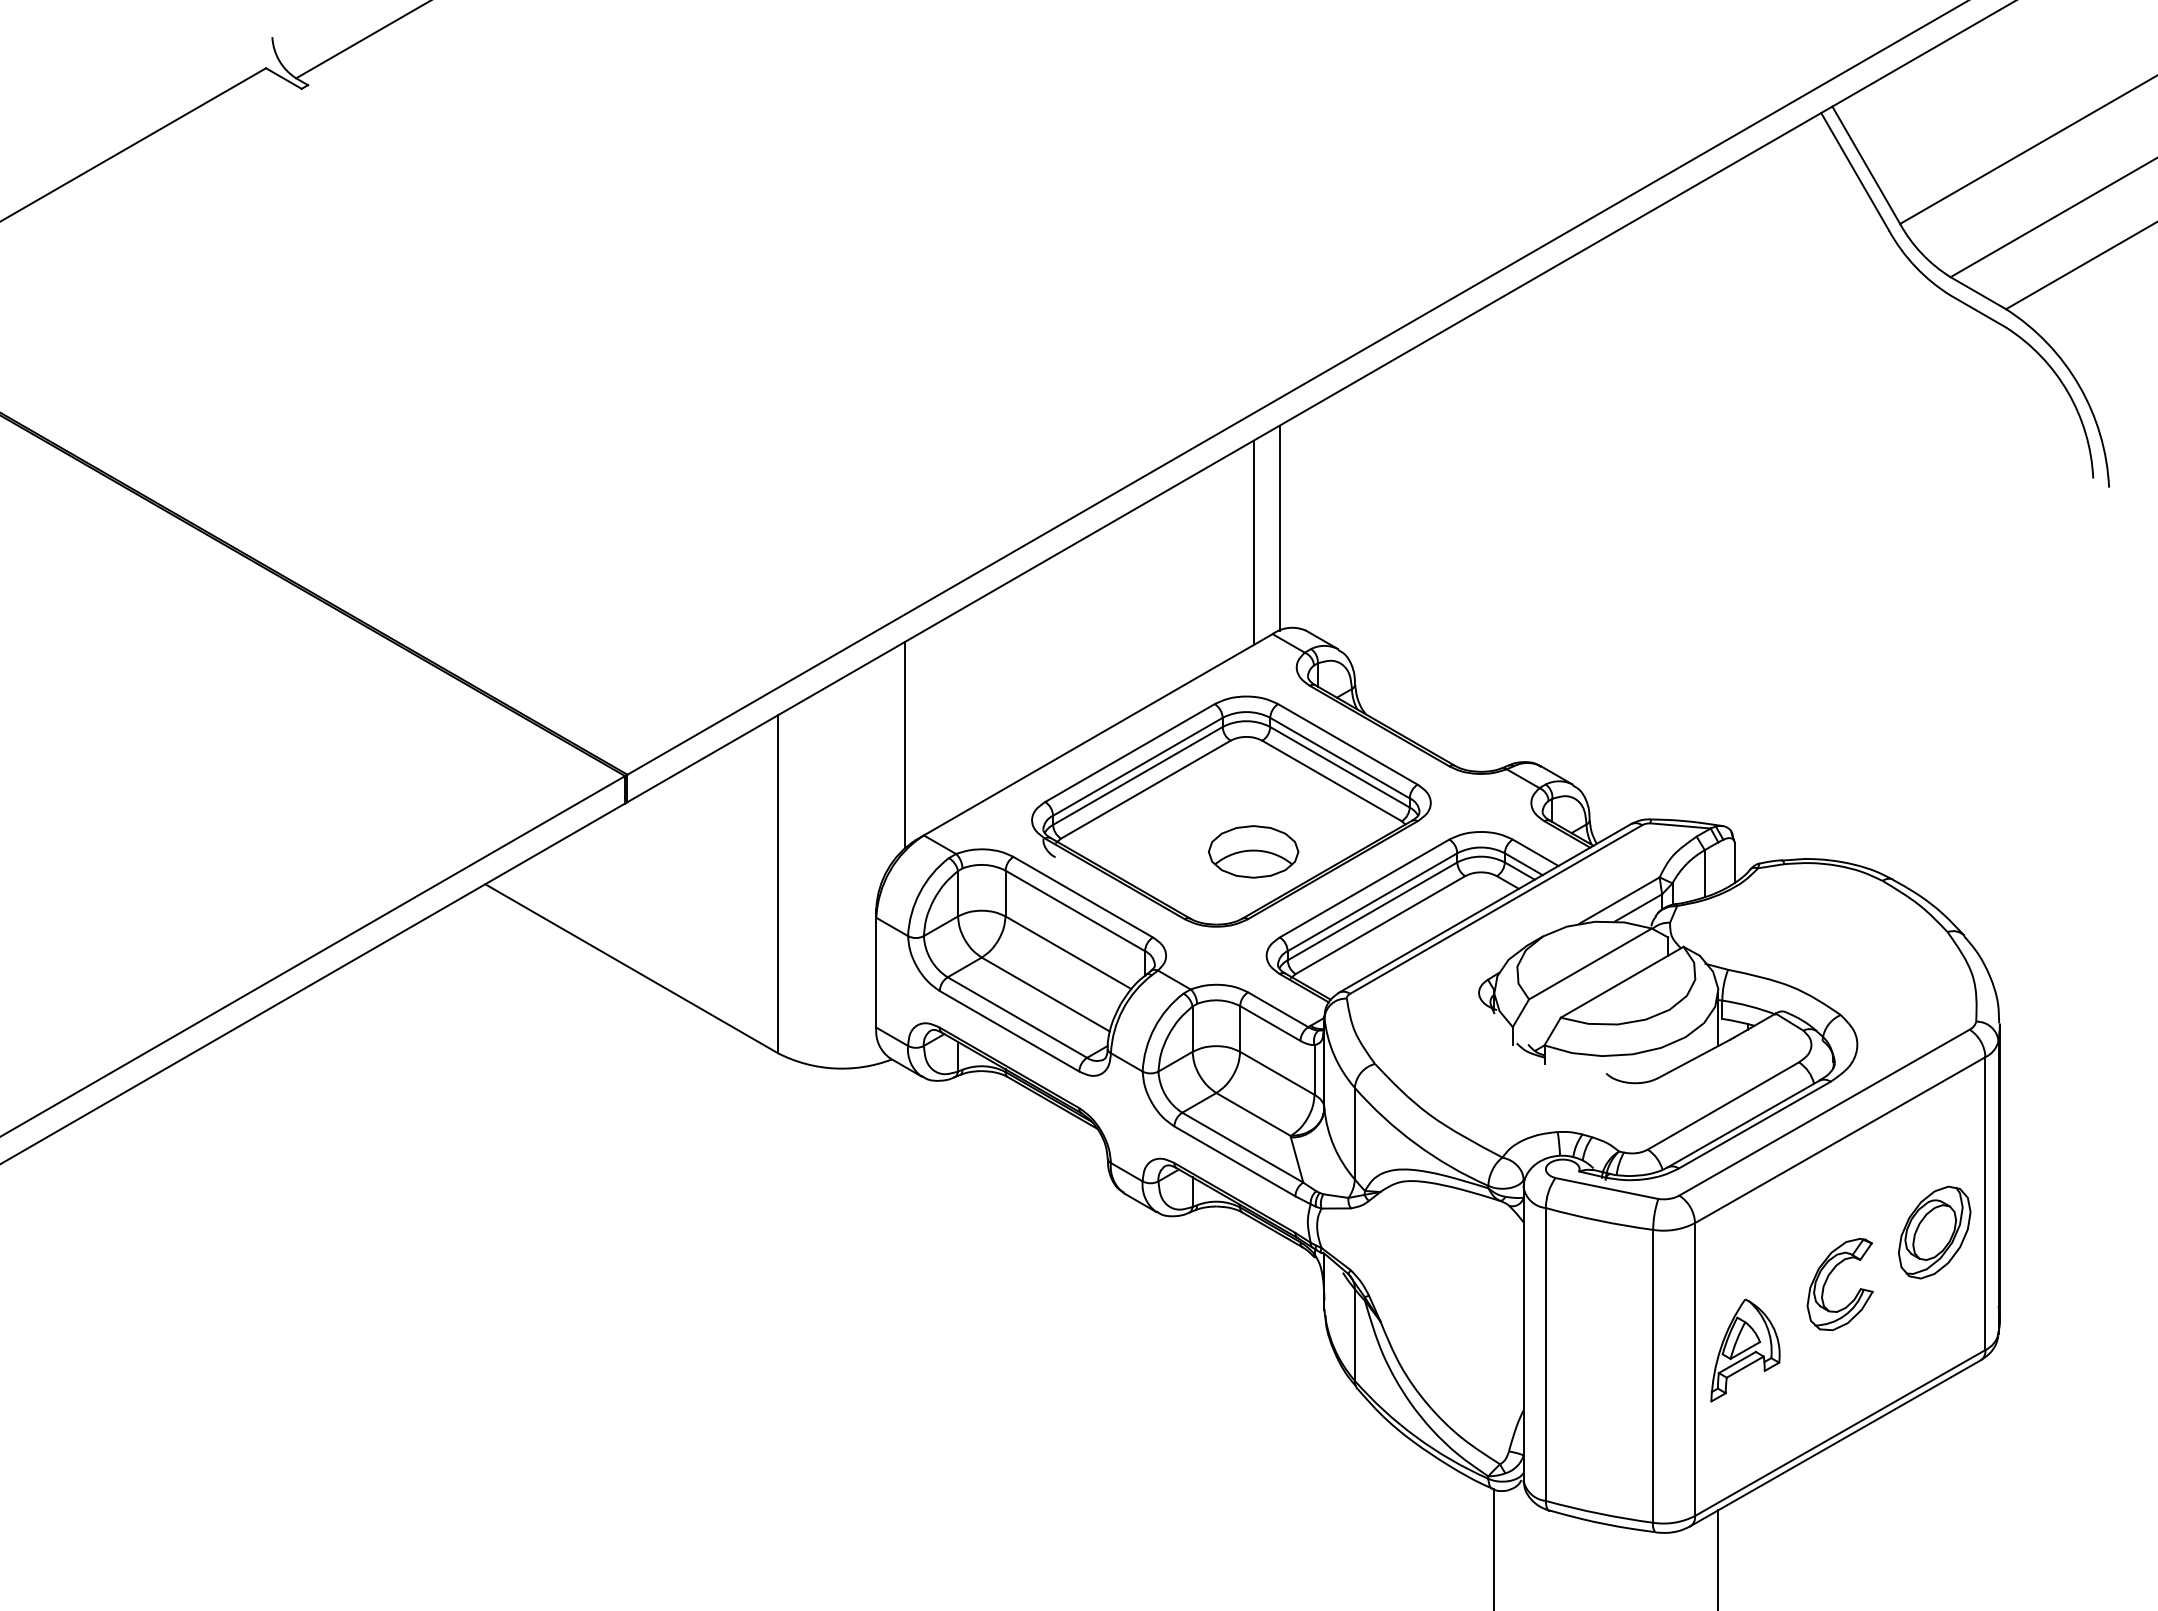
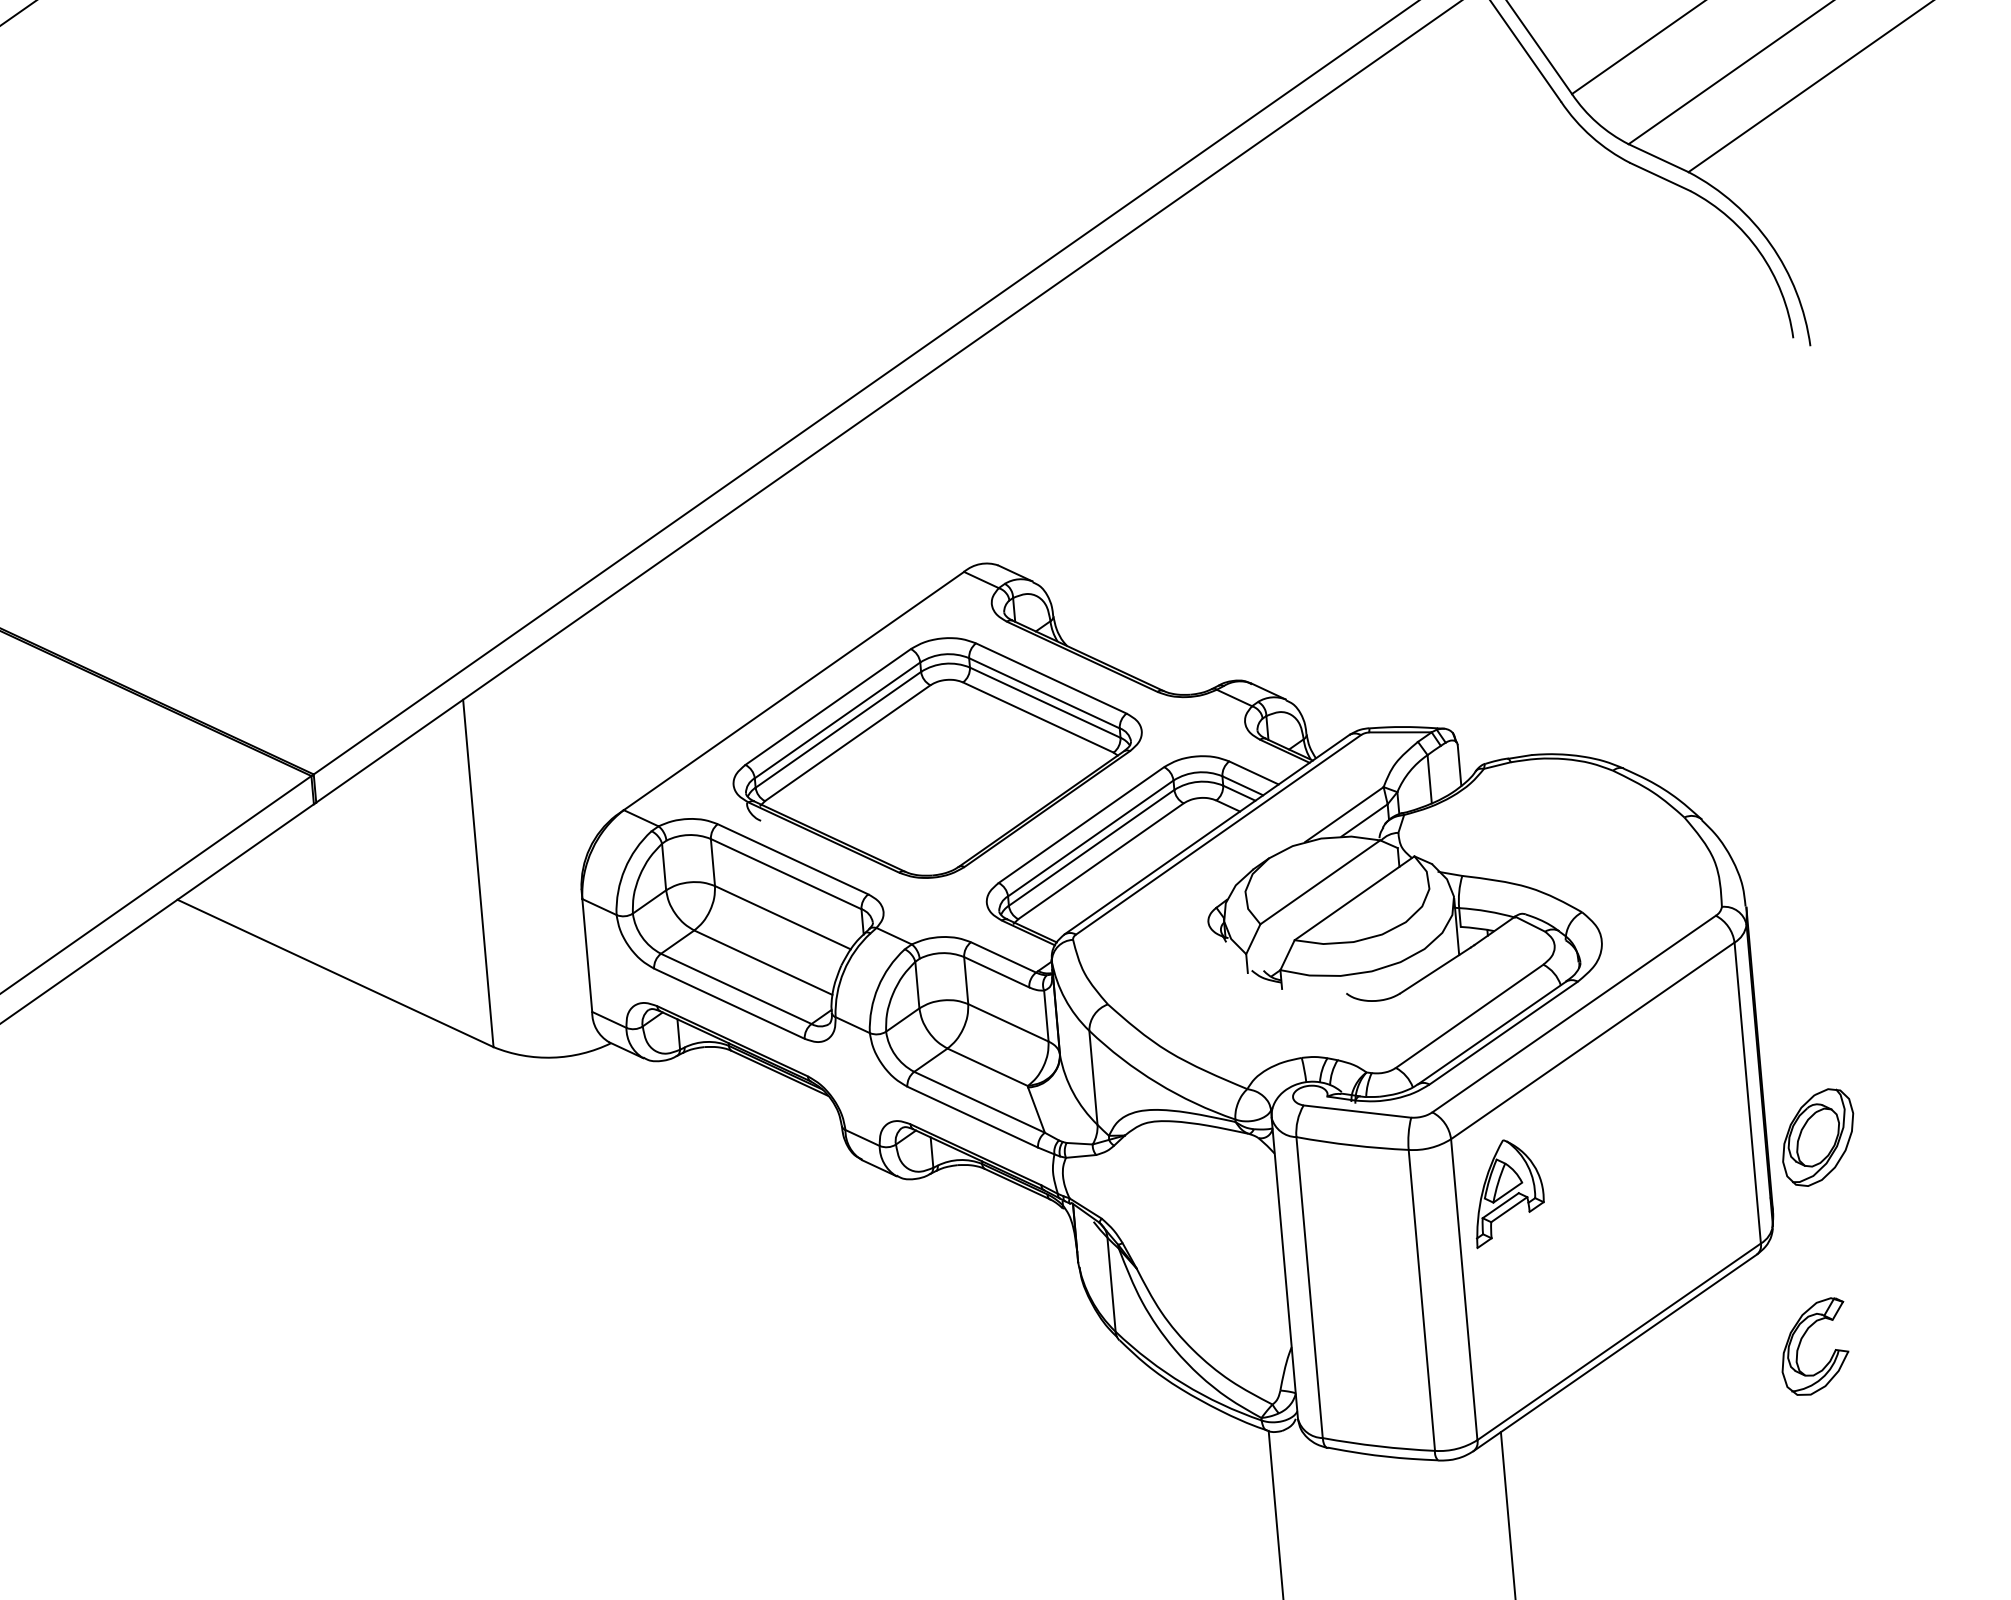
line: (1279, 527) -> (961, 461), removed
line: (1253, 542) -> (936, 479), removed
line: (904, 745) -> (595, 719), removed
part: (1253, 851) -> (963, 797), removed
part: (1934, 1232) -> (1817, 1137), moved
part: (1828, 1278) -> (1801, 1341), moved
part: (1745, 1350) -> (1507, 1192), moved

